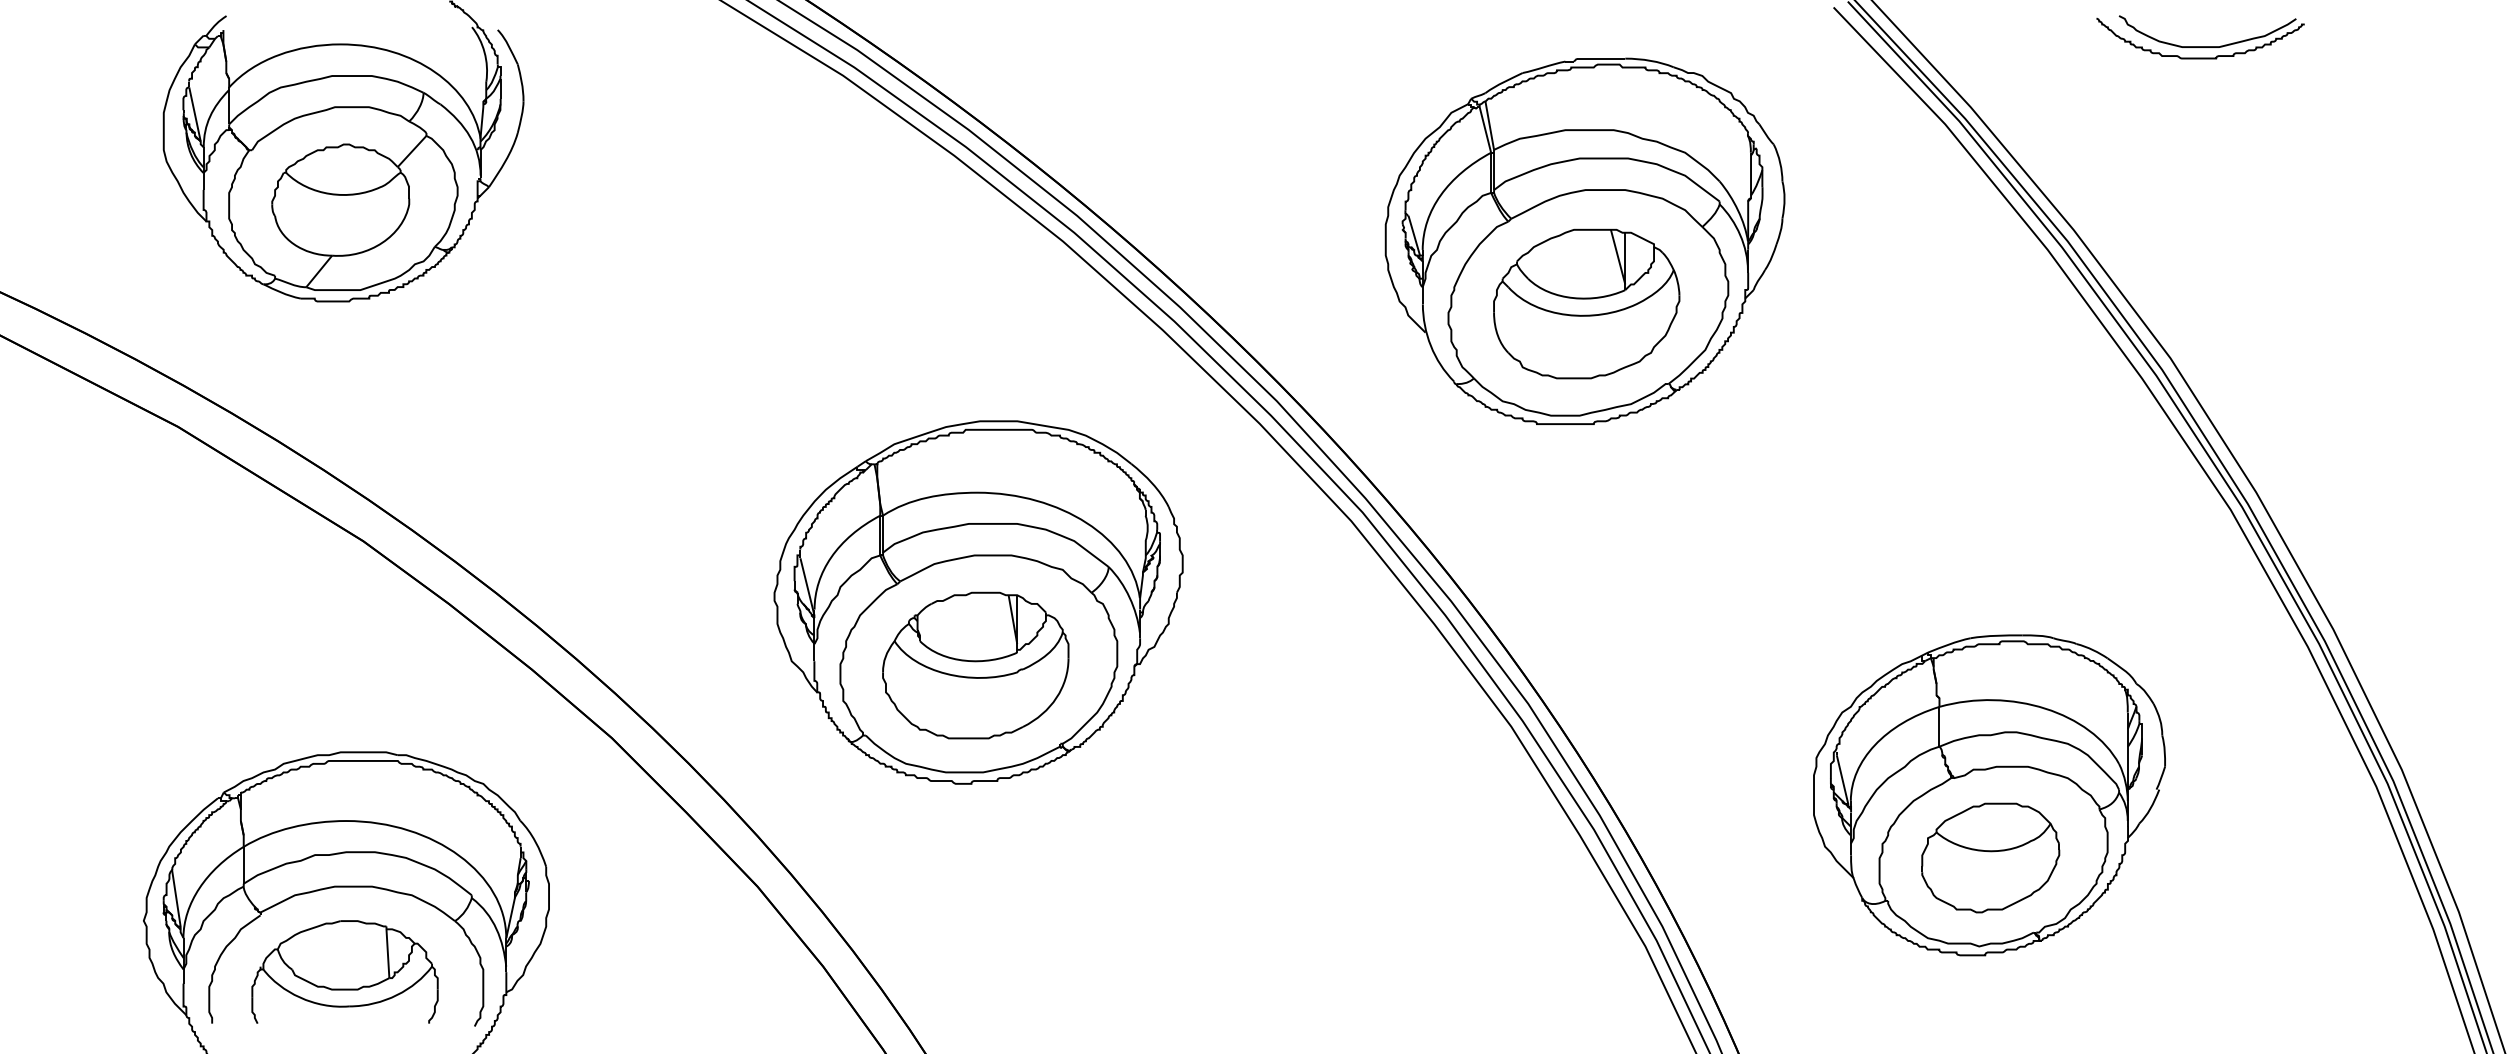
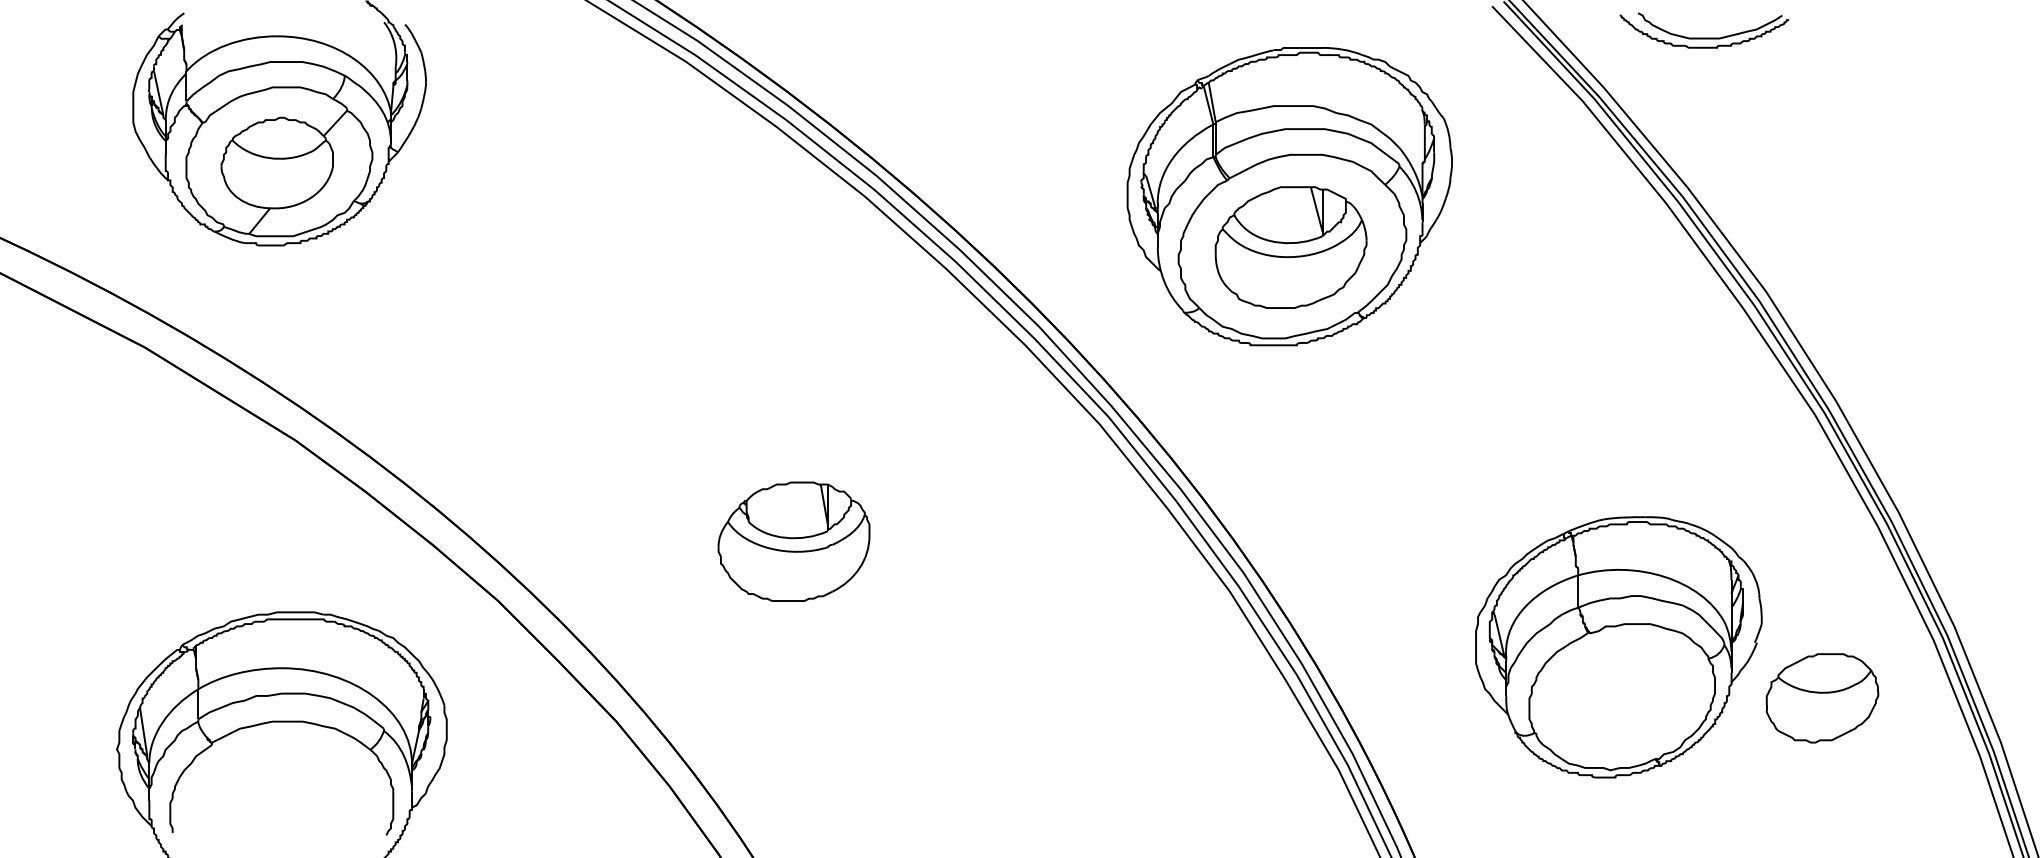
part: (2200, 46) -> (1704, 38), moved
part: (978, 602) -> (796, 490), removed
part: (1990, 857) -> (1822, 697), moved
part: (344, 971) -> (280, 790), removed

